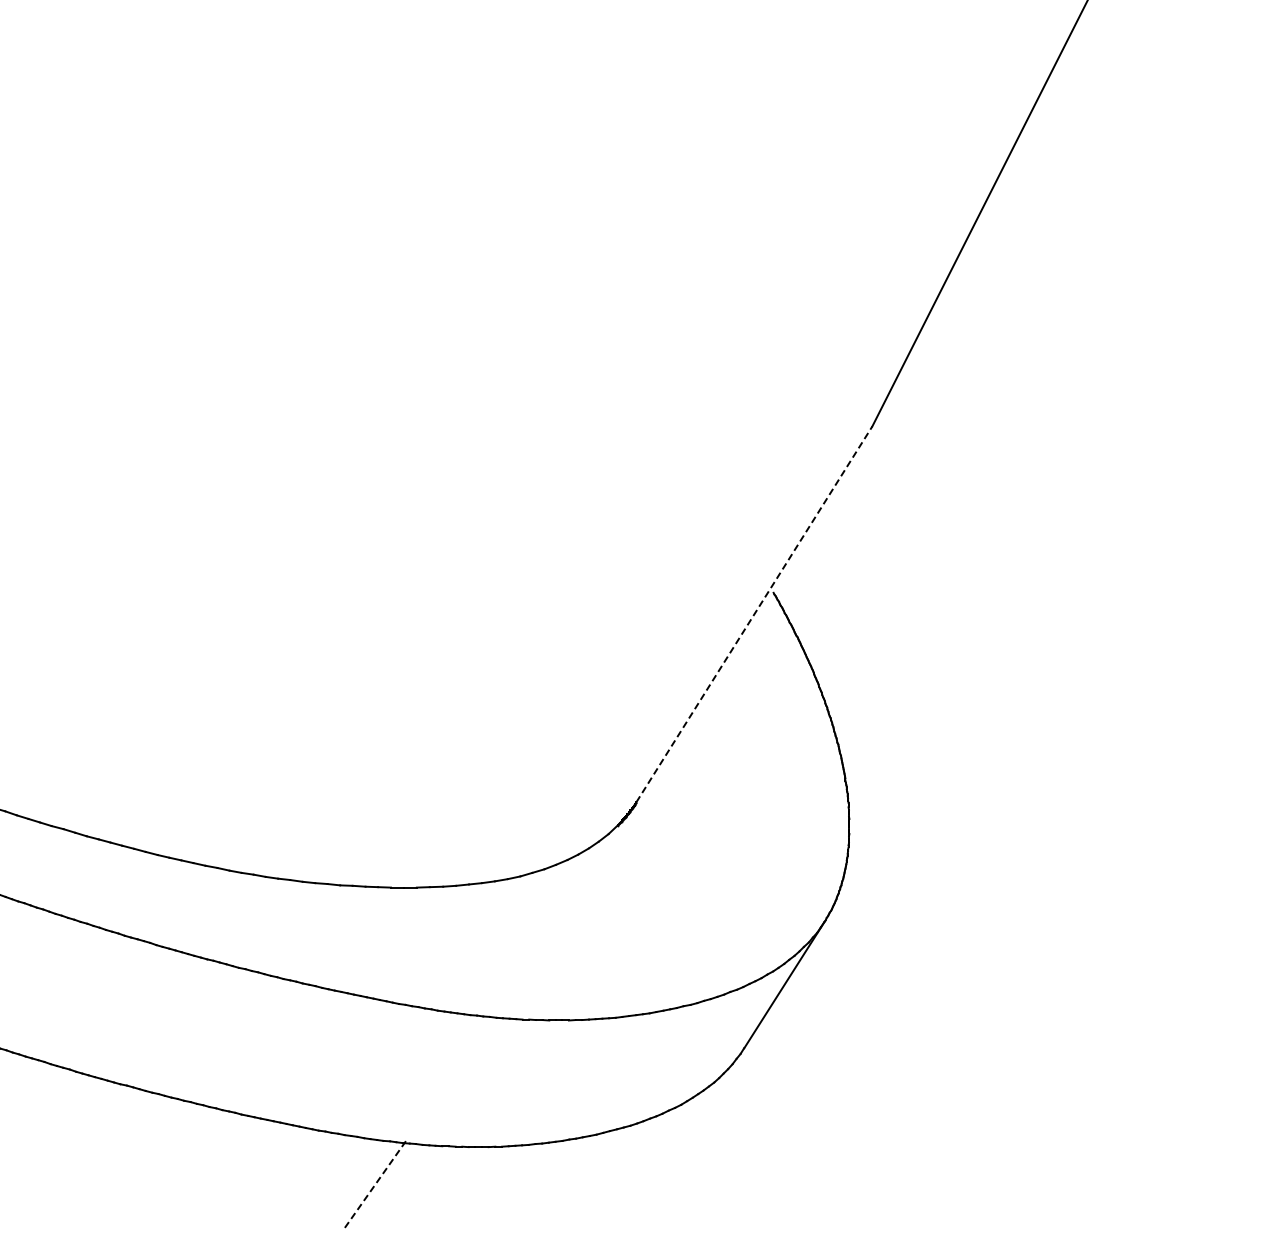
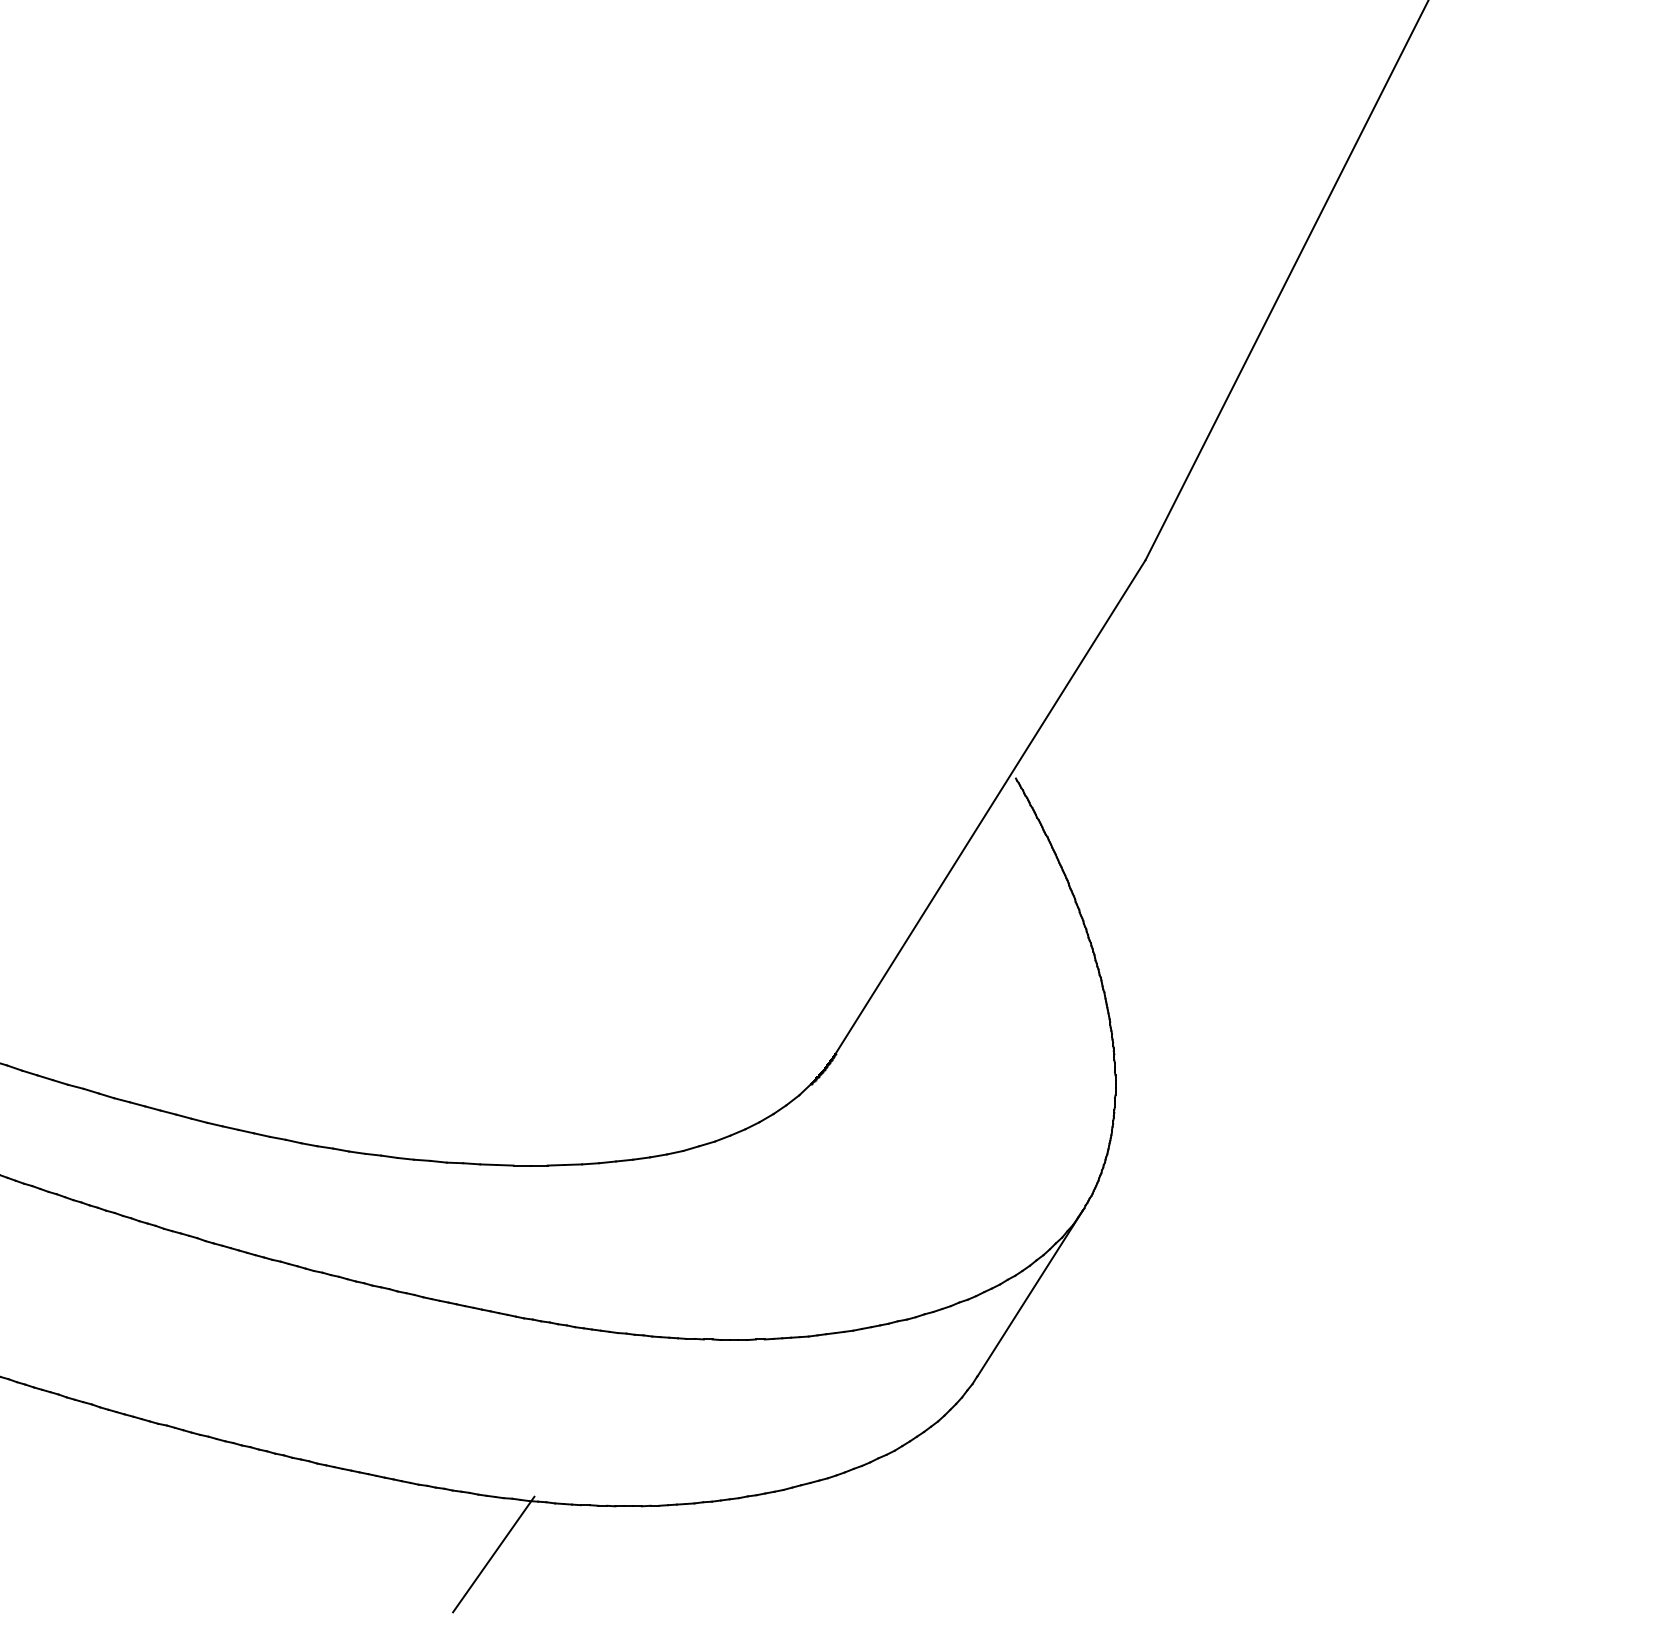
line: (754, 614) -> (990, 806), dashed -> solid
line: (375, 1183) -> (493, 1554), dashed -> solid

